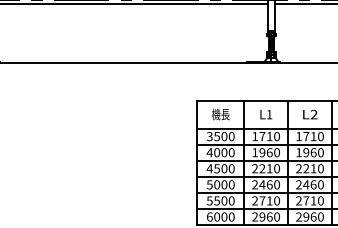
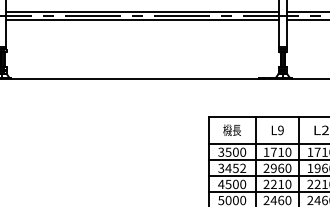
text: (269, 114) -> (280, 130), L1 -> L9
text: (220, 152) -> (231, 168), 4000 -> 3452
text: (255, 152) -> (266, 168), 1960 -> 2960

